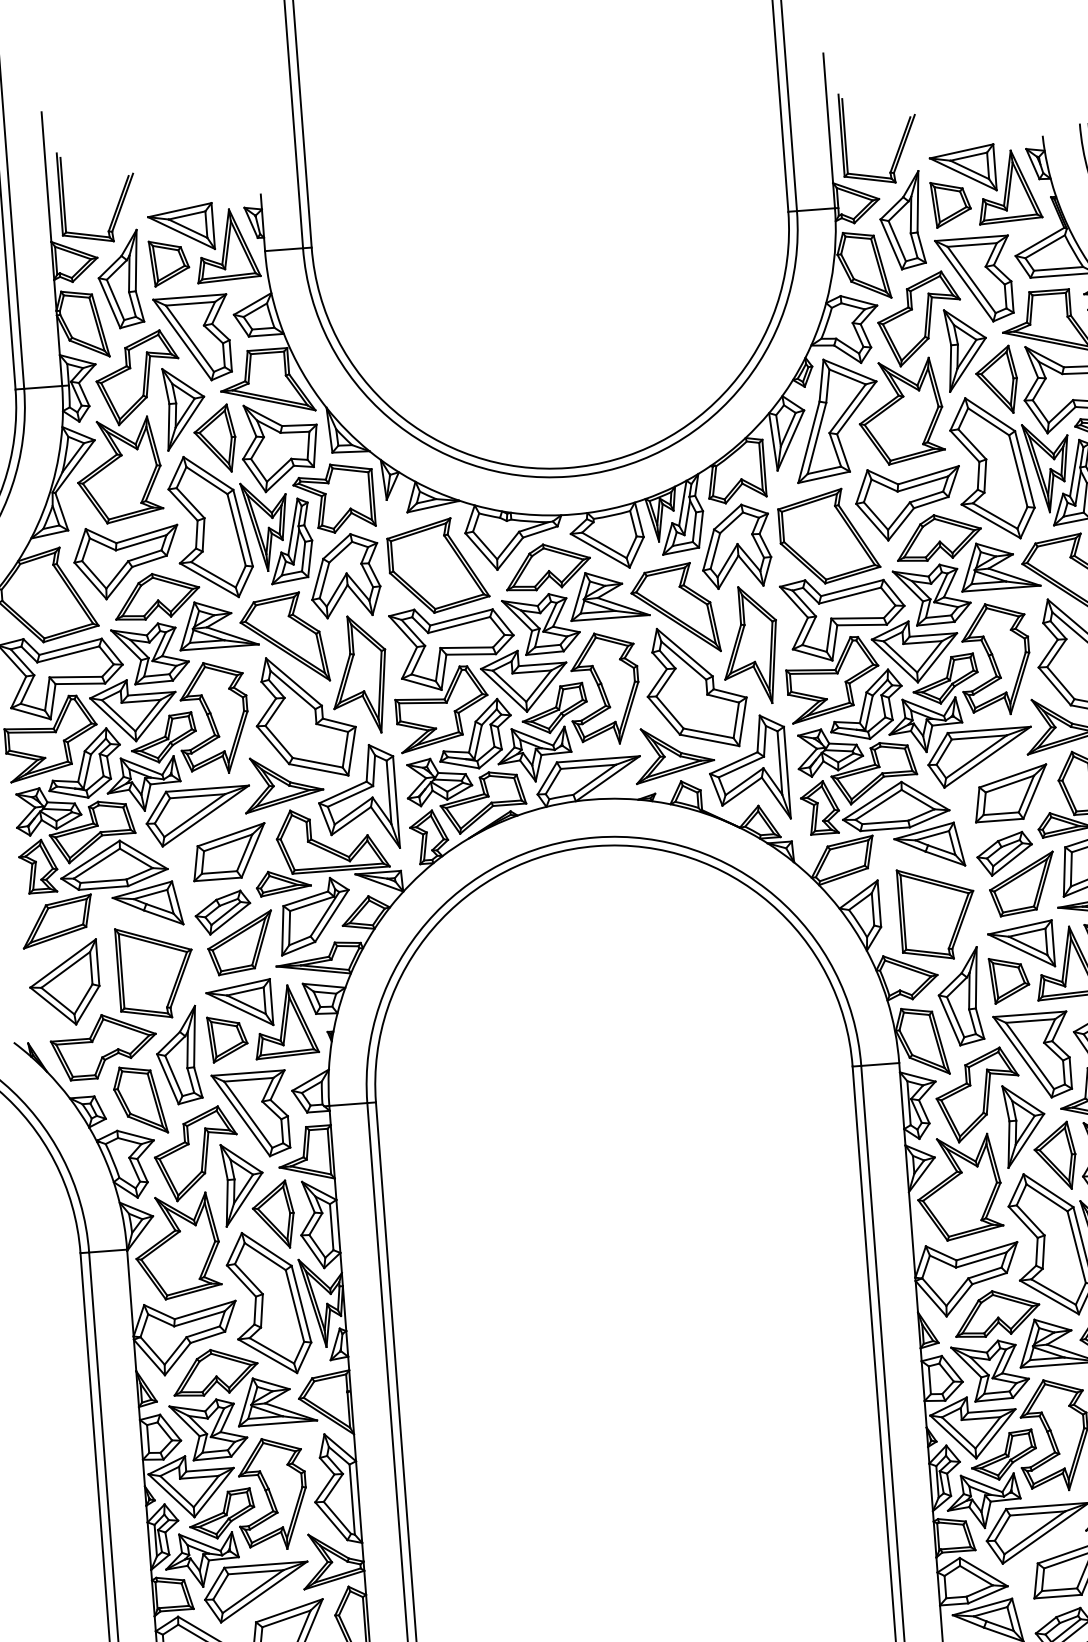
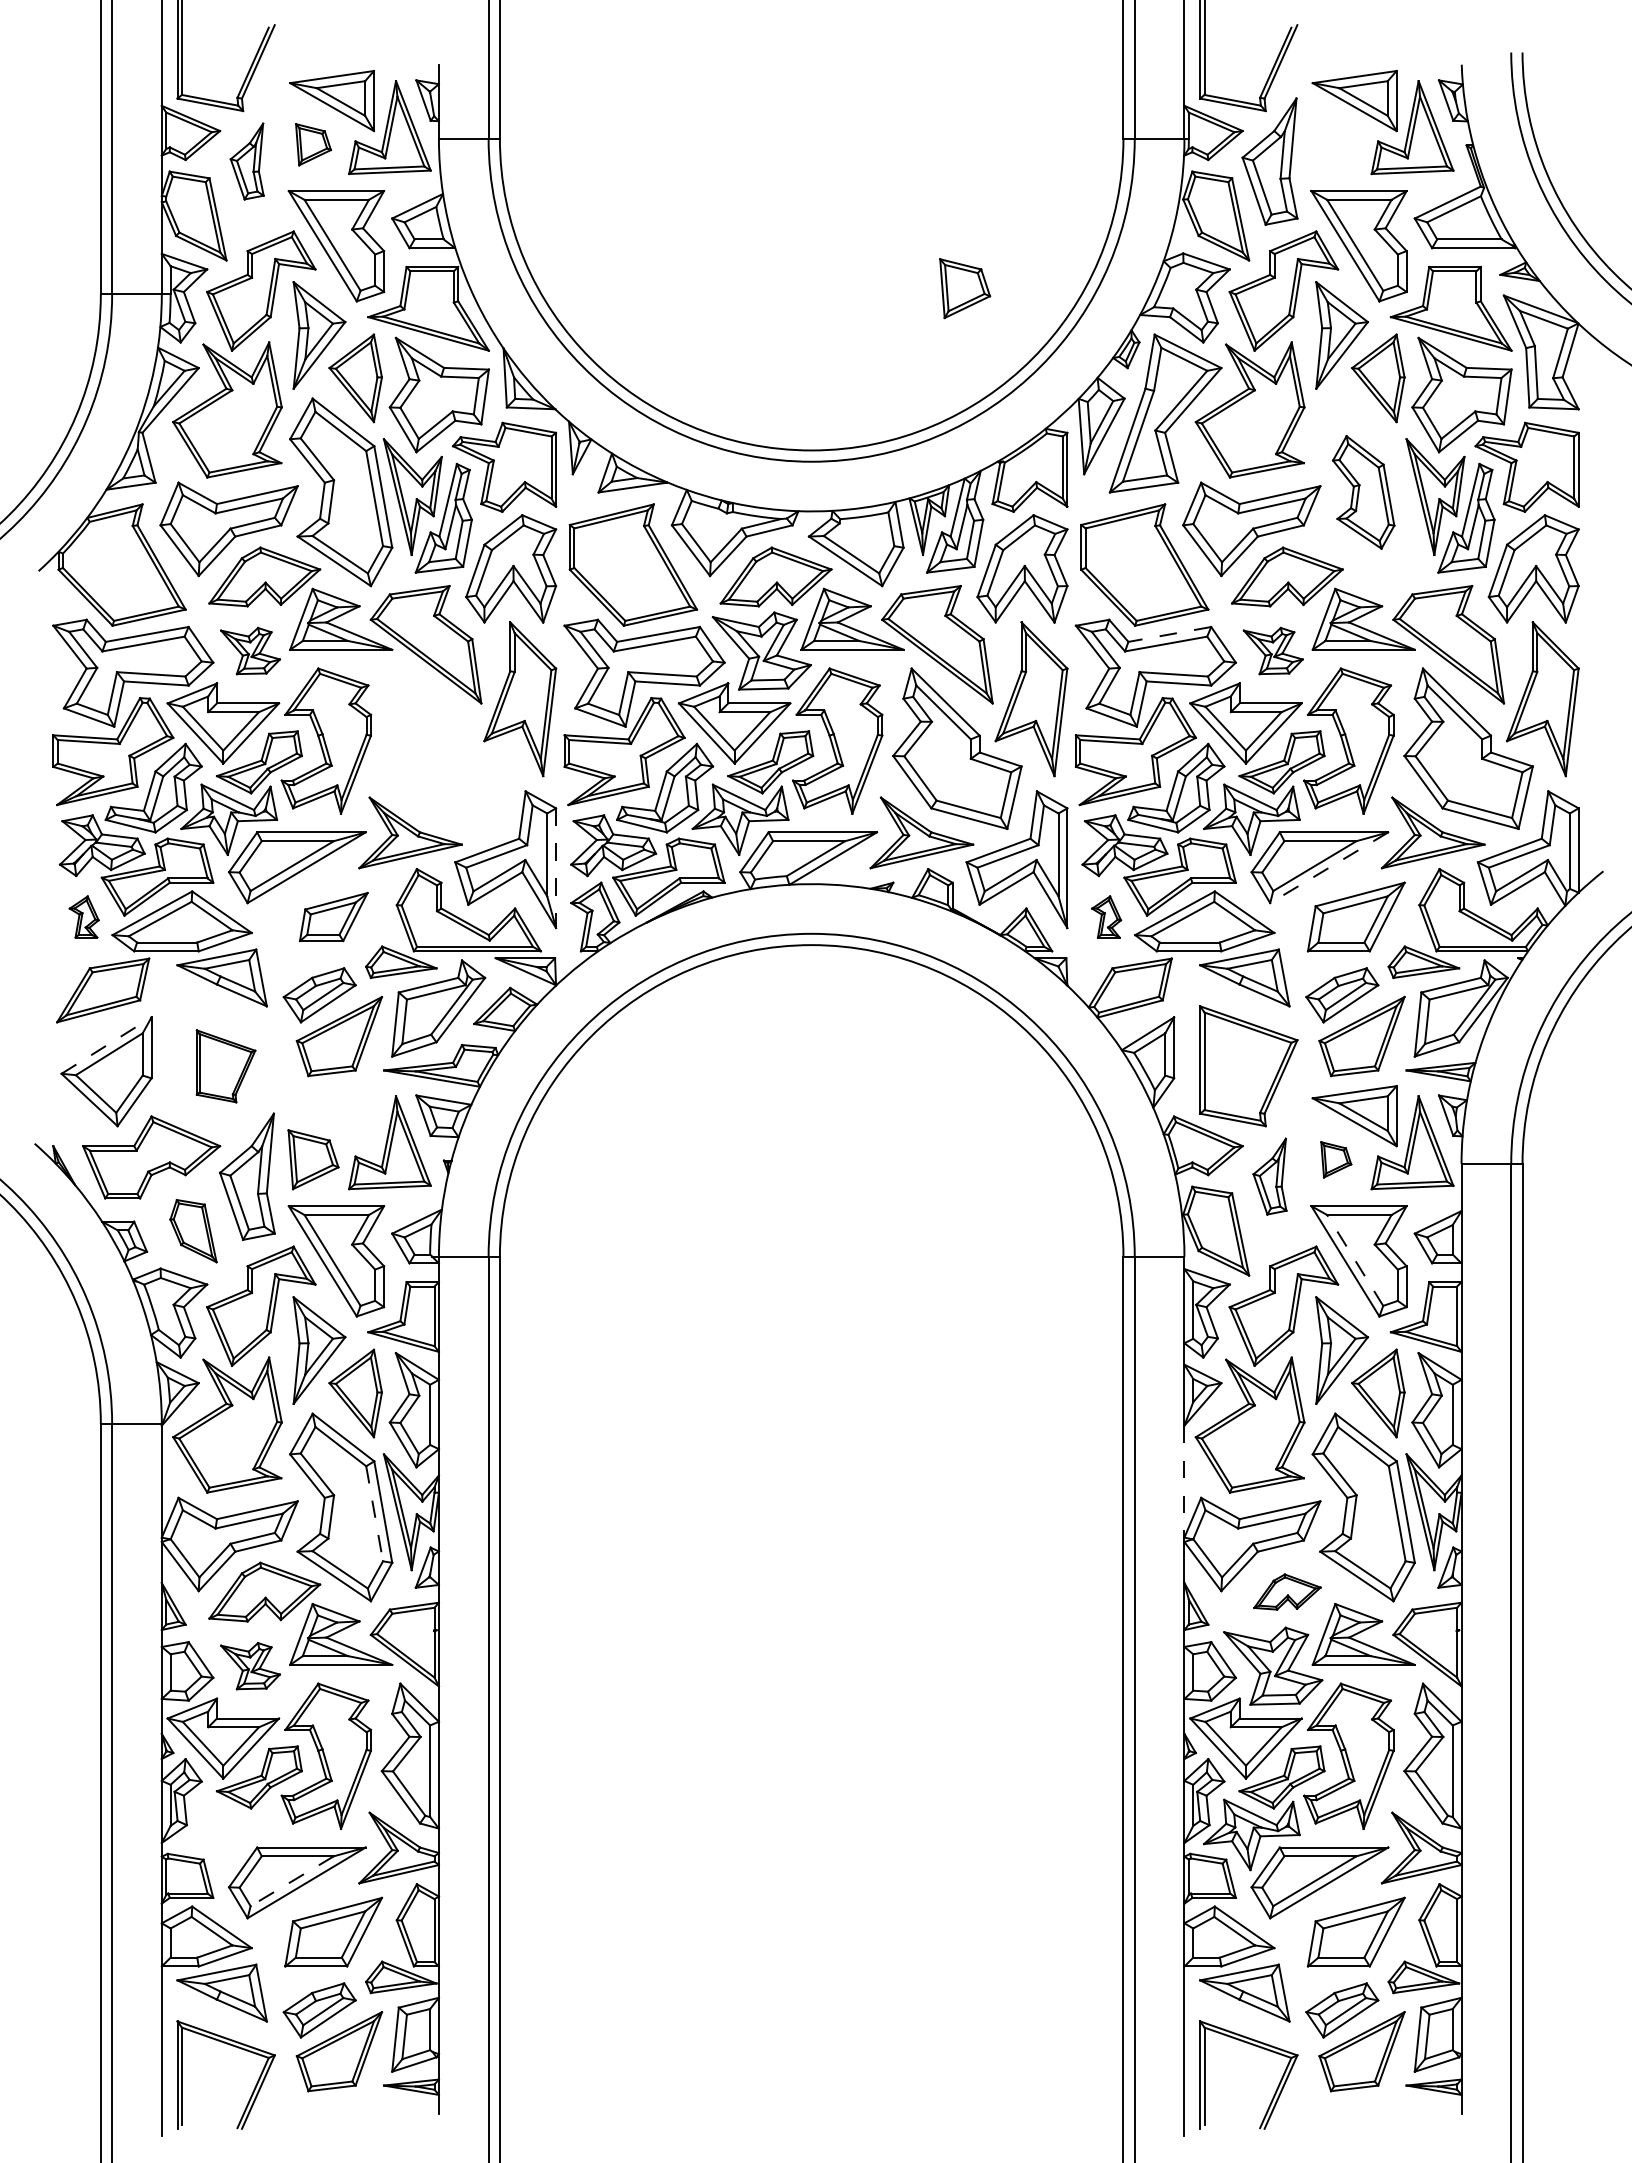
part: (951, 203) -> (965, 288), moved
part: (169, 262) -> (313, 144), size x0.7
part: (119, 279) -> (246, 161), size x0.6
part: (992, 468) -> (1363, 492), size x0.6
line: (852, 588) -> (1169, 634), solid -> dashed
part: (932, 594) -> (1273, 650), size x0.6
part: (150, 653) -> (250, 650), size x0.6
part: (305, 716) -> (445, 748), removed
line: (987, 757) -> (1329, 867), solid -> dashed
line: (396, 802) -> (556, 868), solid -> dashed
part: (820, 807) -> (1106, 916), size x0.6
part: (229, 851) -> (333, 916), size x0.7
part: (38, 866) -> (84, 916), size x0.6
line: (63, 963) -> (106, 1045), solid -> dashed
part: (155, 972) -> (225, 1066), size x0.6
part: (1009, 979) -> (1336, 1159), size x0.6
part: (959, 996) -> (1269, 1176), size x0.6
part: (239, 1004) -> (331, 1116), removed
line: (1029, 1056) -> (1354, 1260), solid -> dashed
part: (140, 1099) -> (193, 1230), size x0.7
line: (912, 1234) -> (1184, 1481), solid -> dashed
line: (294, 1306) -> (374, 1514), solid -> dashed
part: (997, 1312) -> (1287, 1591), size x0.6
part: (208, 1429) -> (250, 1665), size x0.6
part: (202, 1559) -> (229, 1834), removed
line: (253, 1591) -> (292, 1881), solid -> dashed

